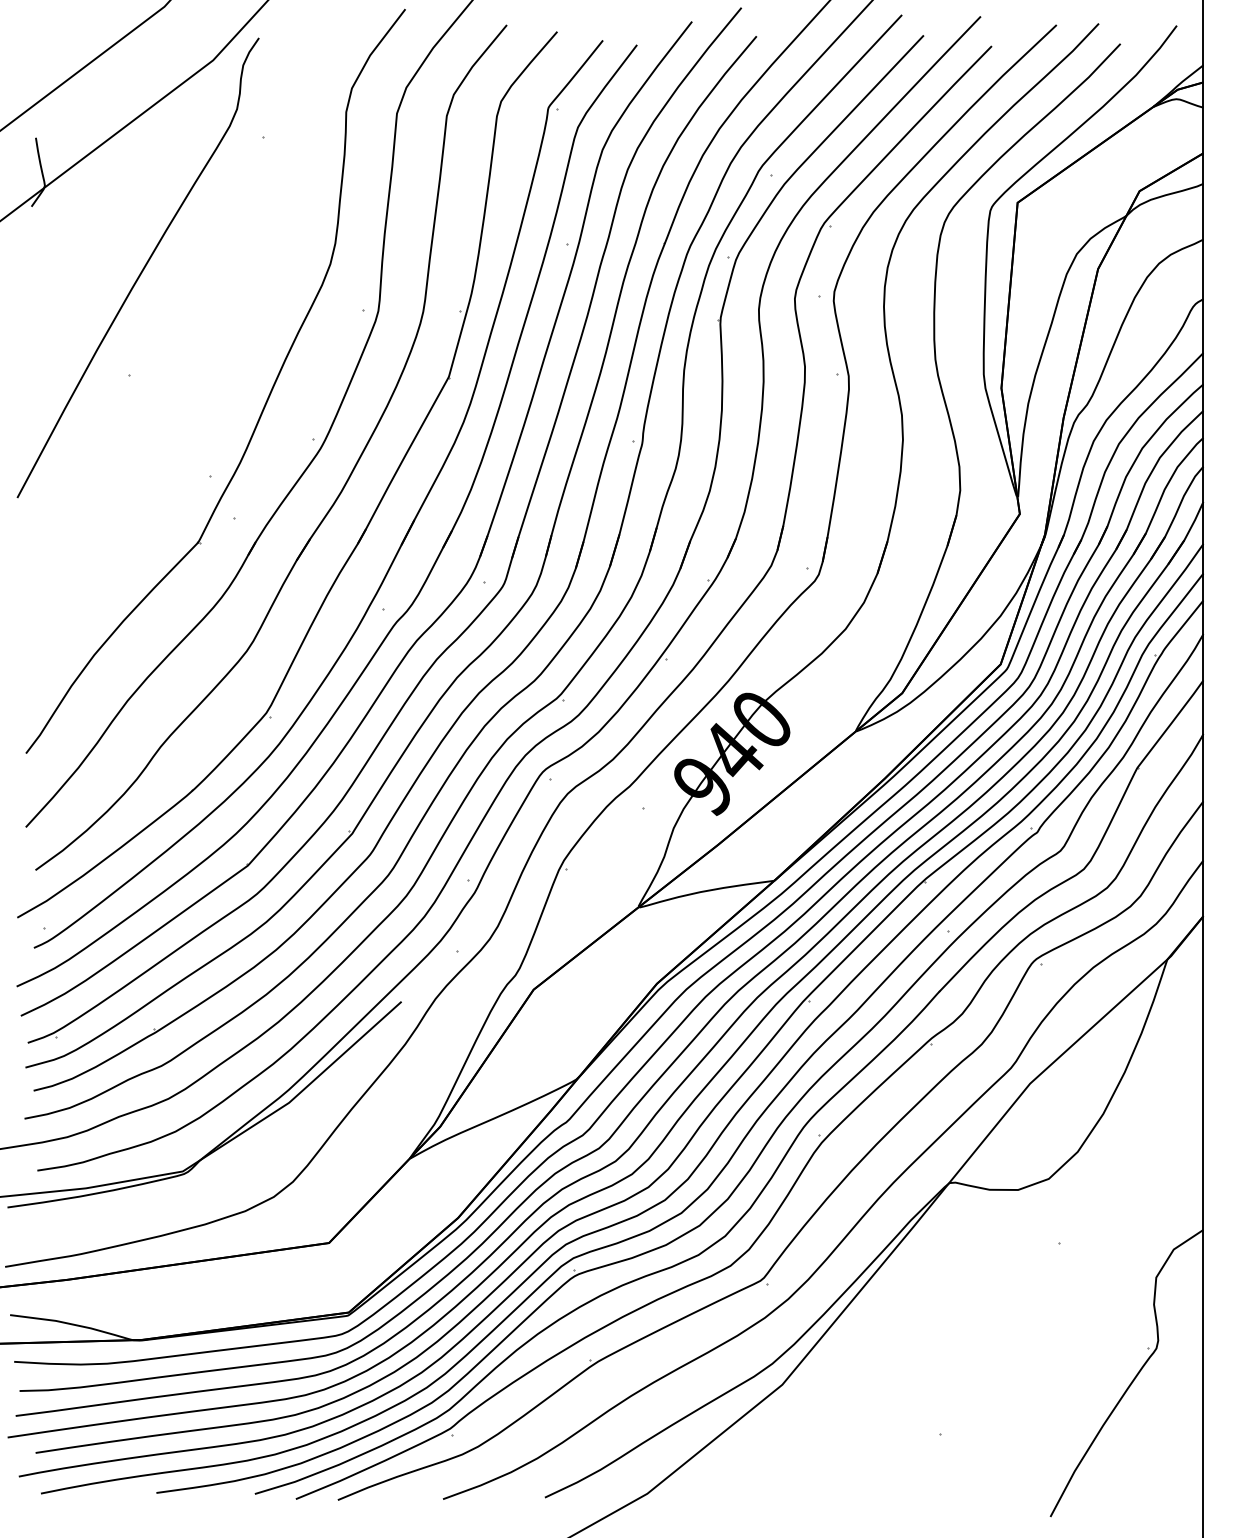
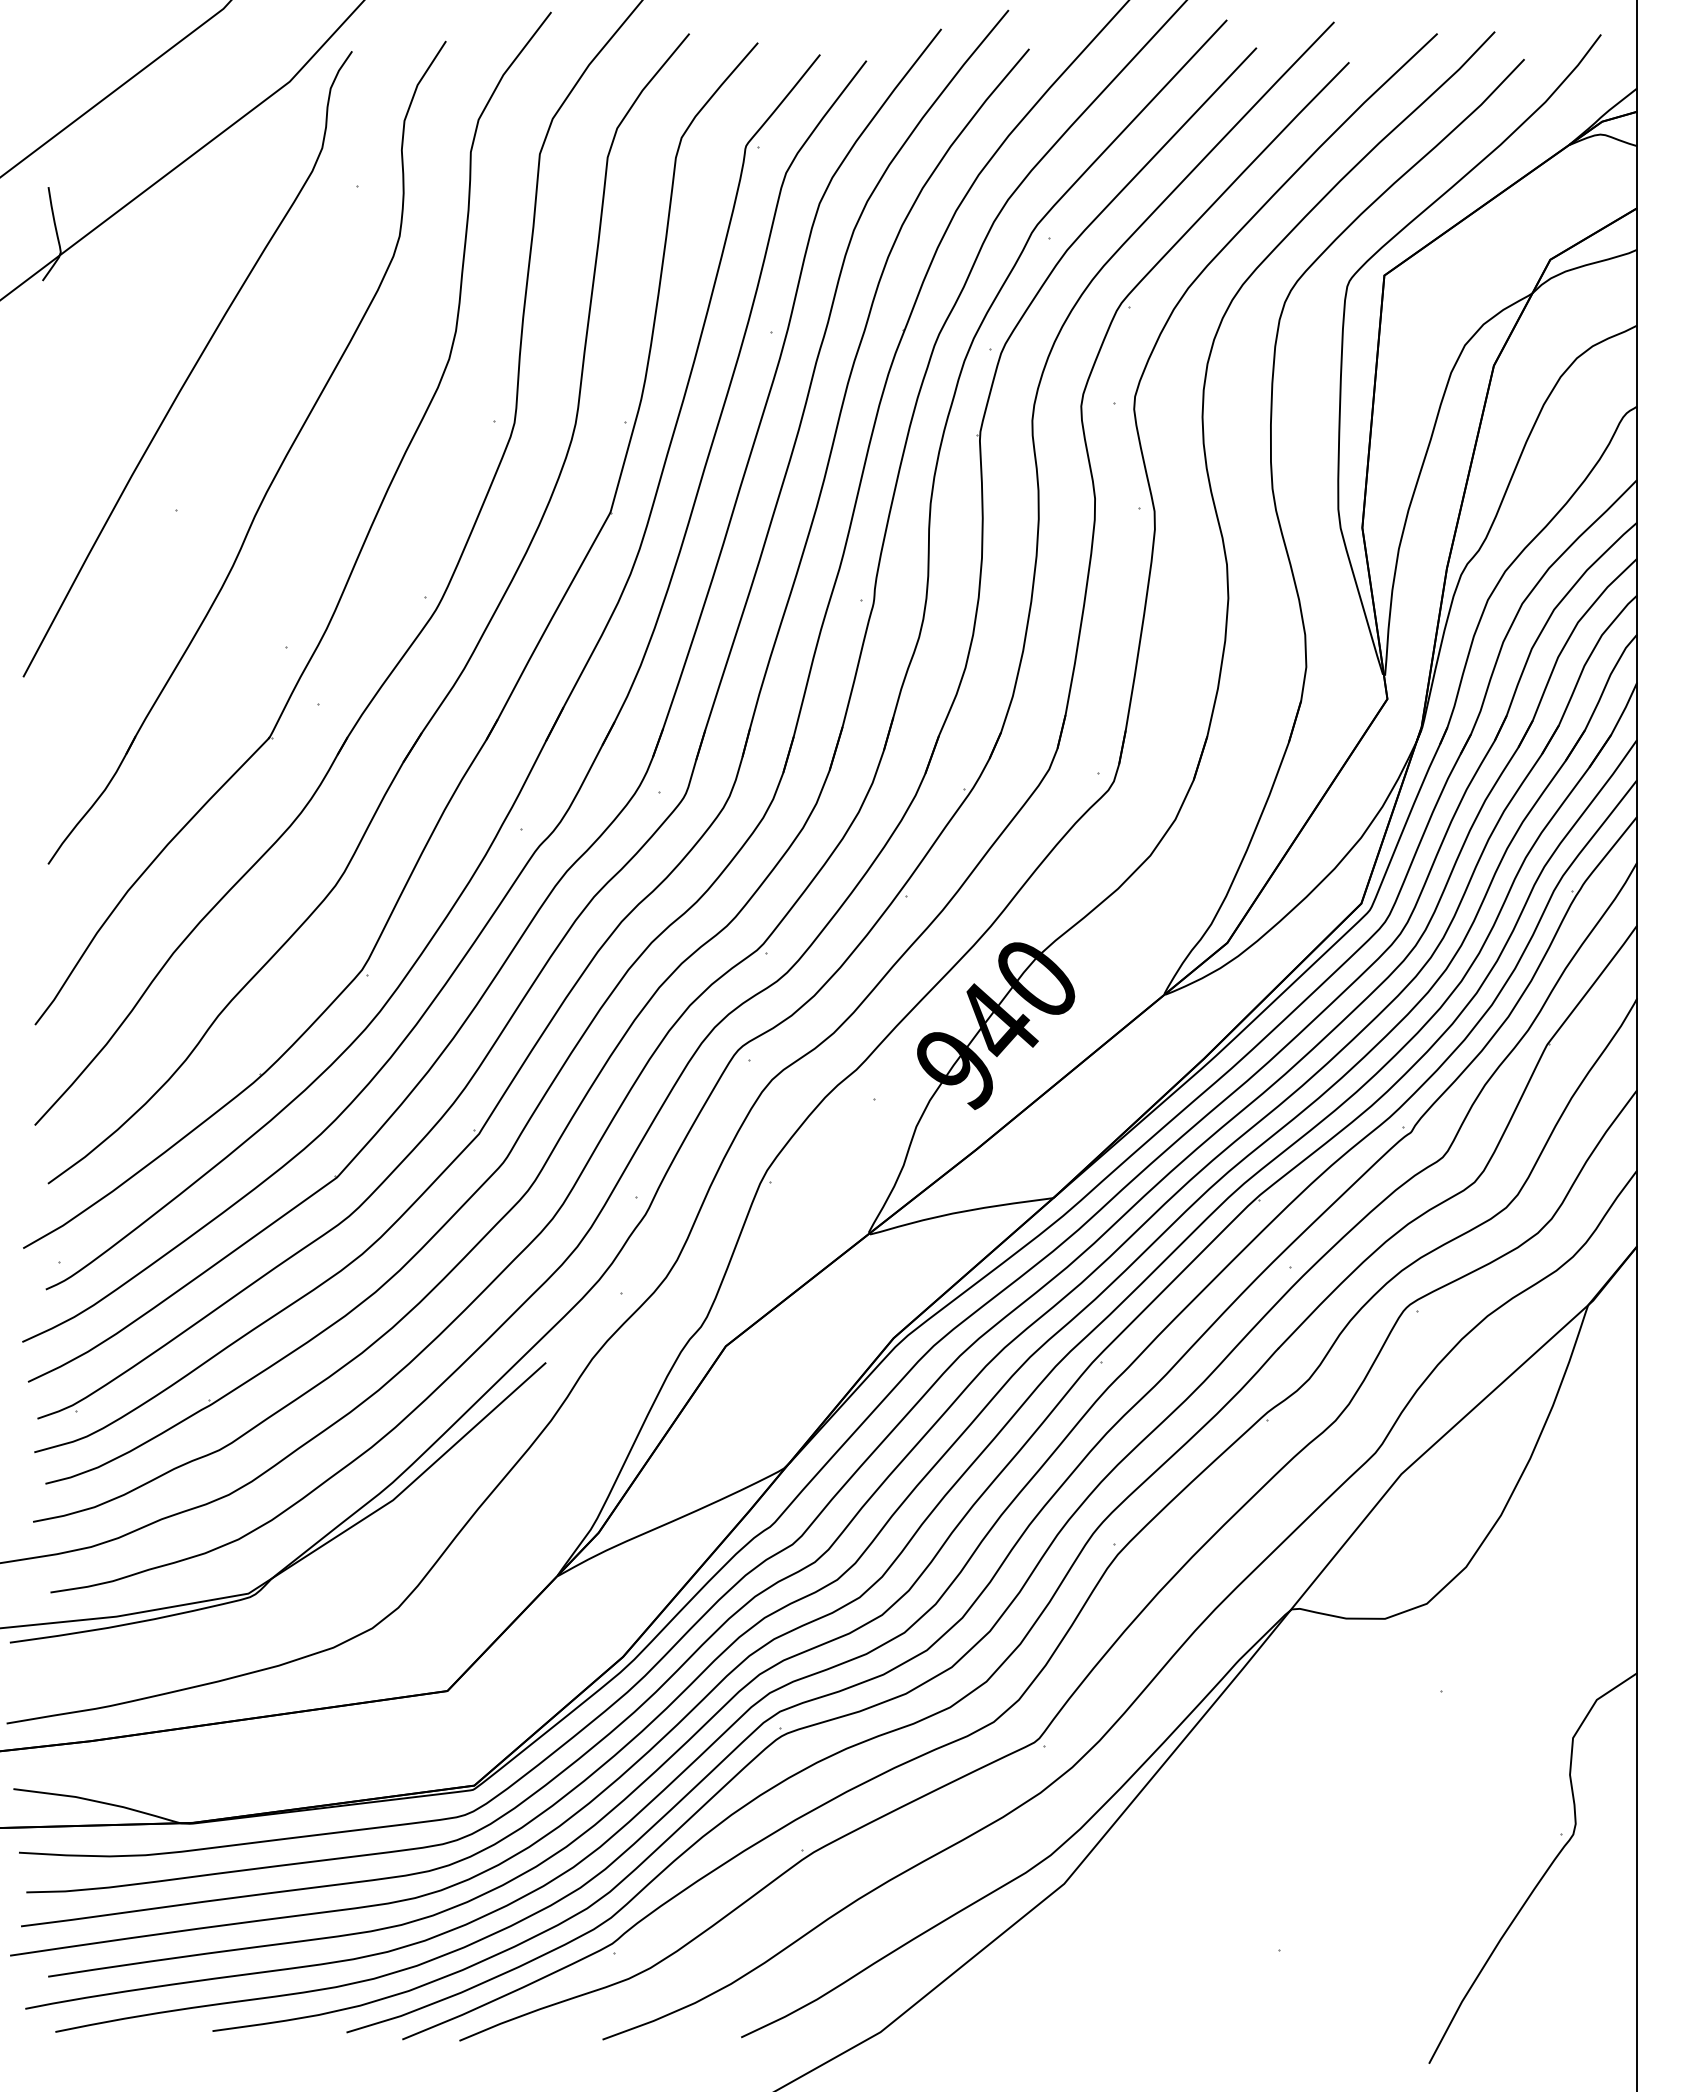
part: (203, 346) -> (276, 471), added

